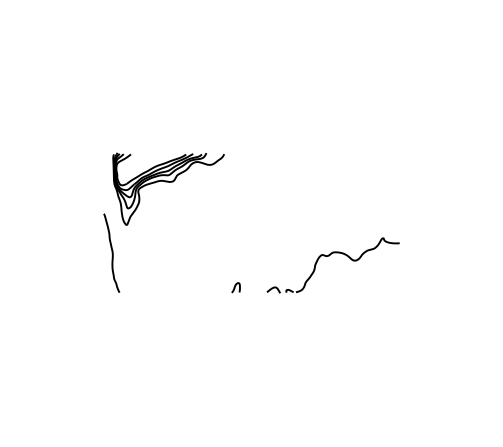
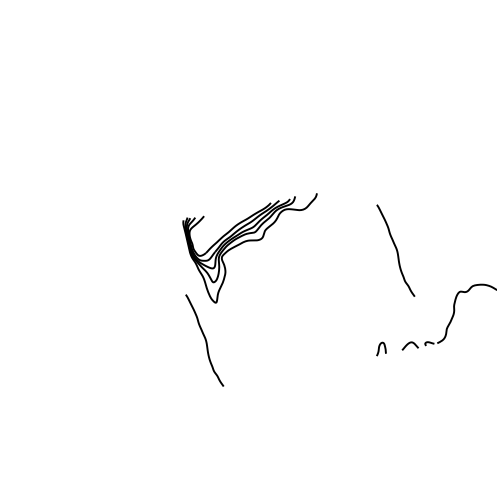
curve: (277, 211) -> (395, 249), added
curve: (235, 287) -> (379, 348), moved

